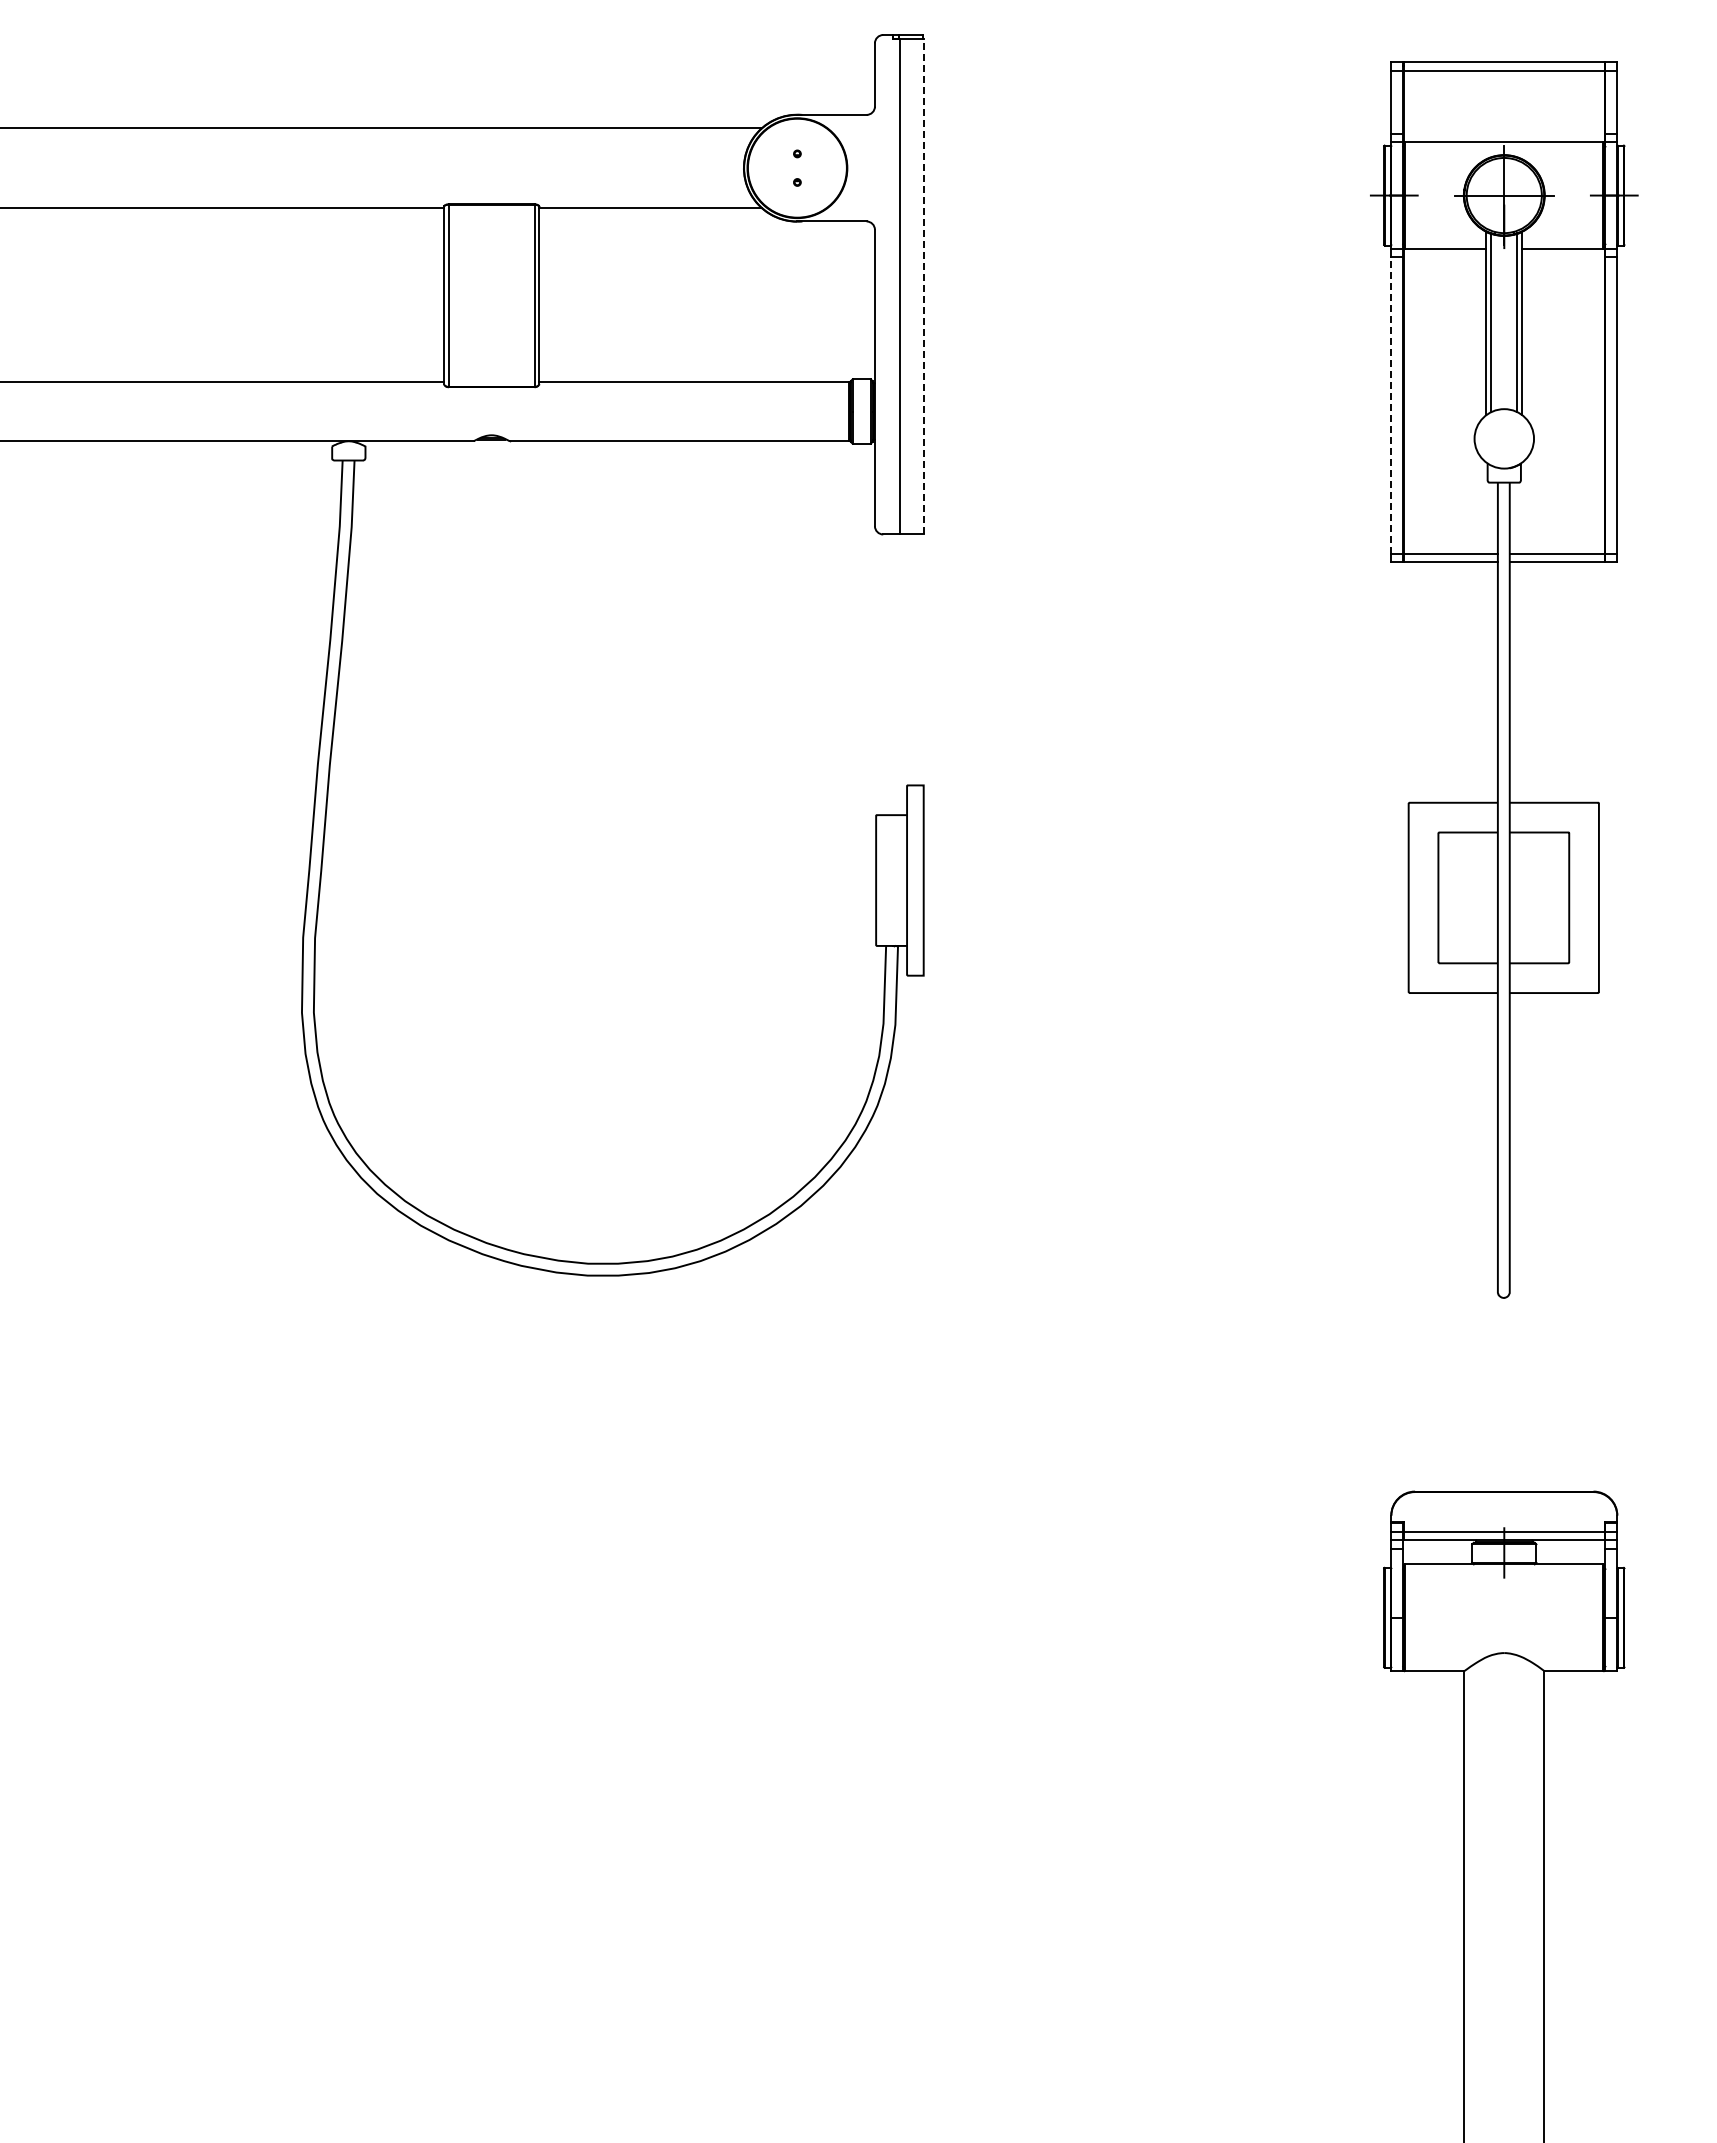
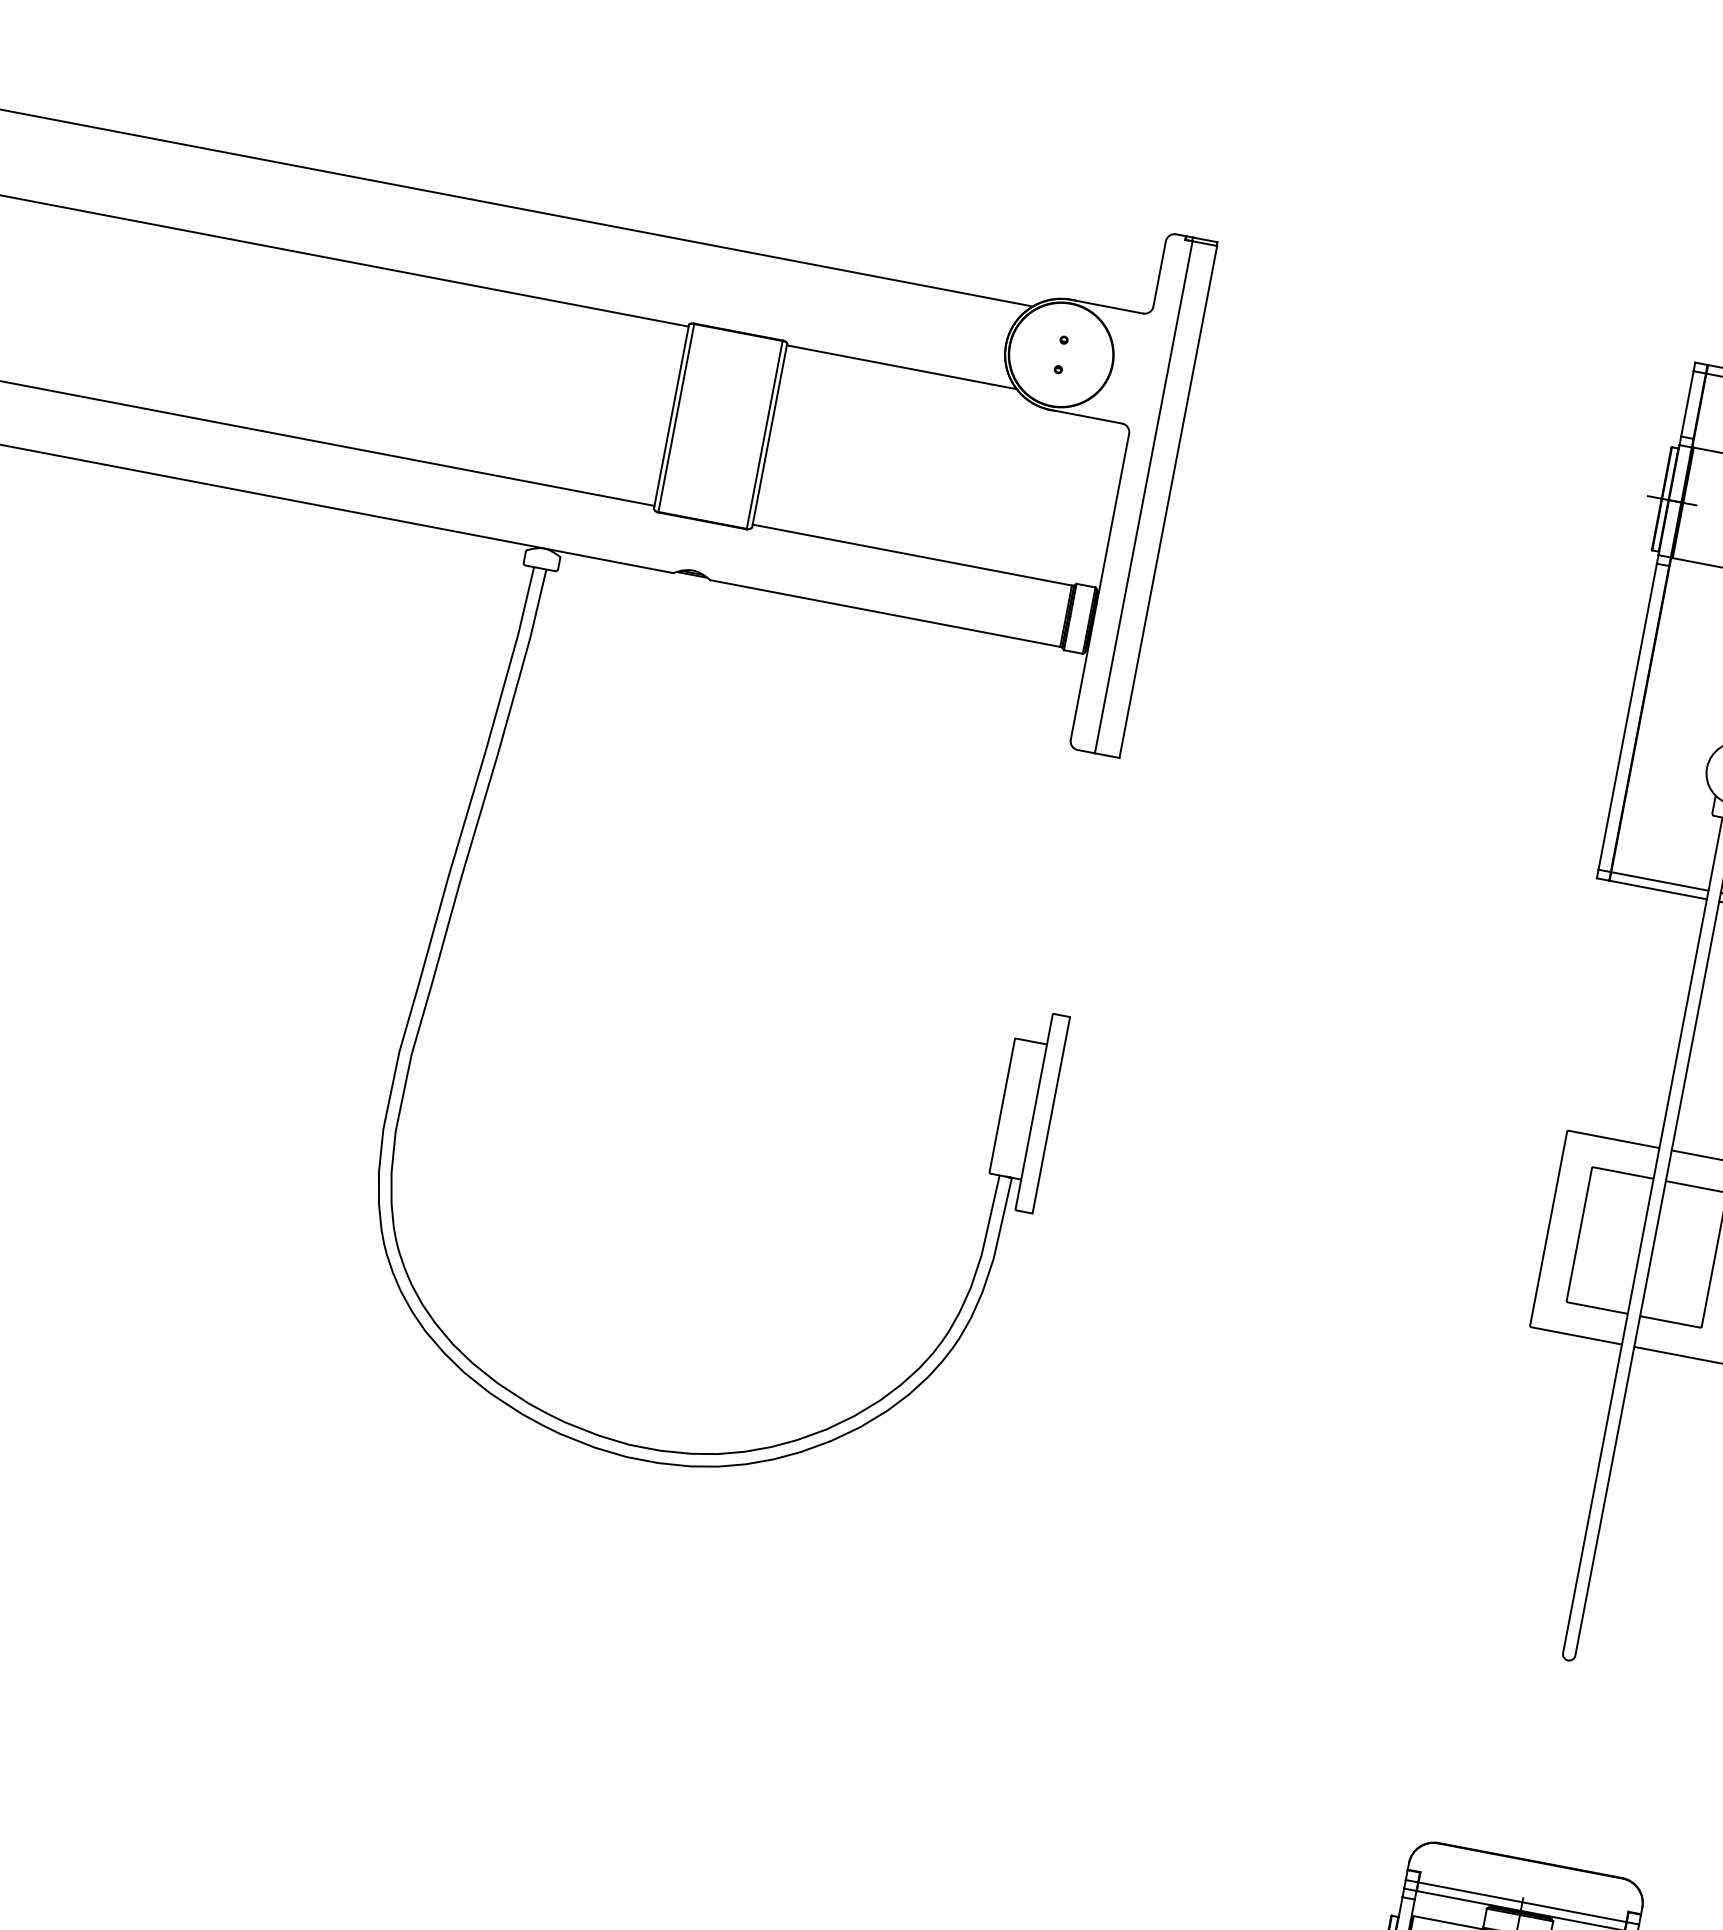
line: (923, 286) -> (1168, 501), dashed -> solid
line: (1391, 404) -> (1628, 715), dashed -> solid

